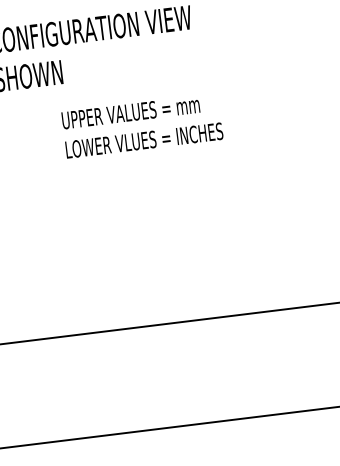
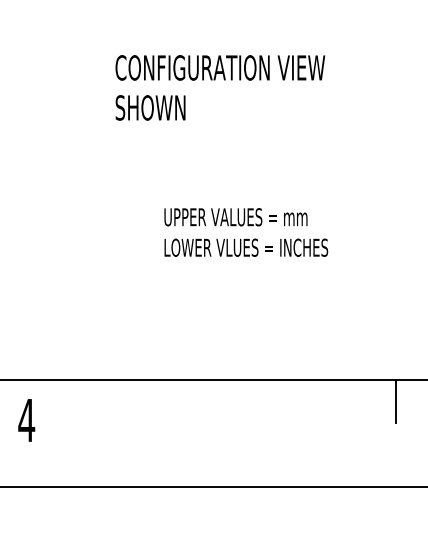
text: (142, 125) -> (246, 232), moved
line: (299, 328) -> (396, 401), added

